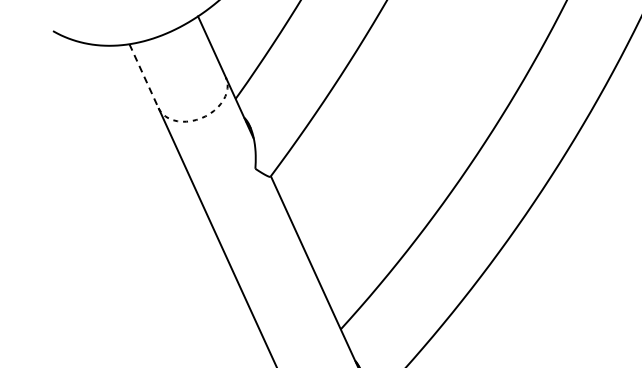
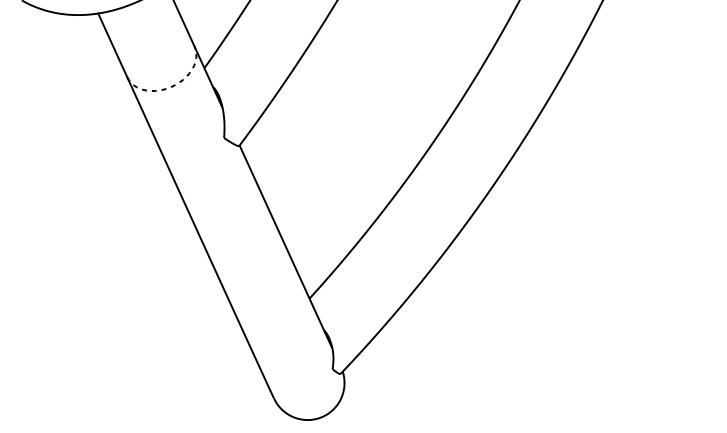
line: (143, 76) -> (112, 45), dashed -> solid

